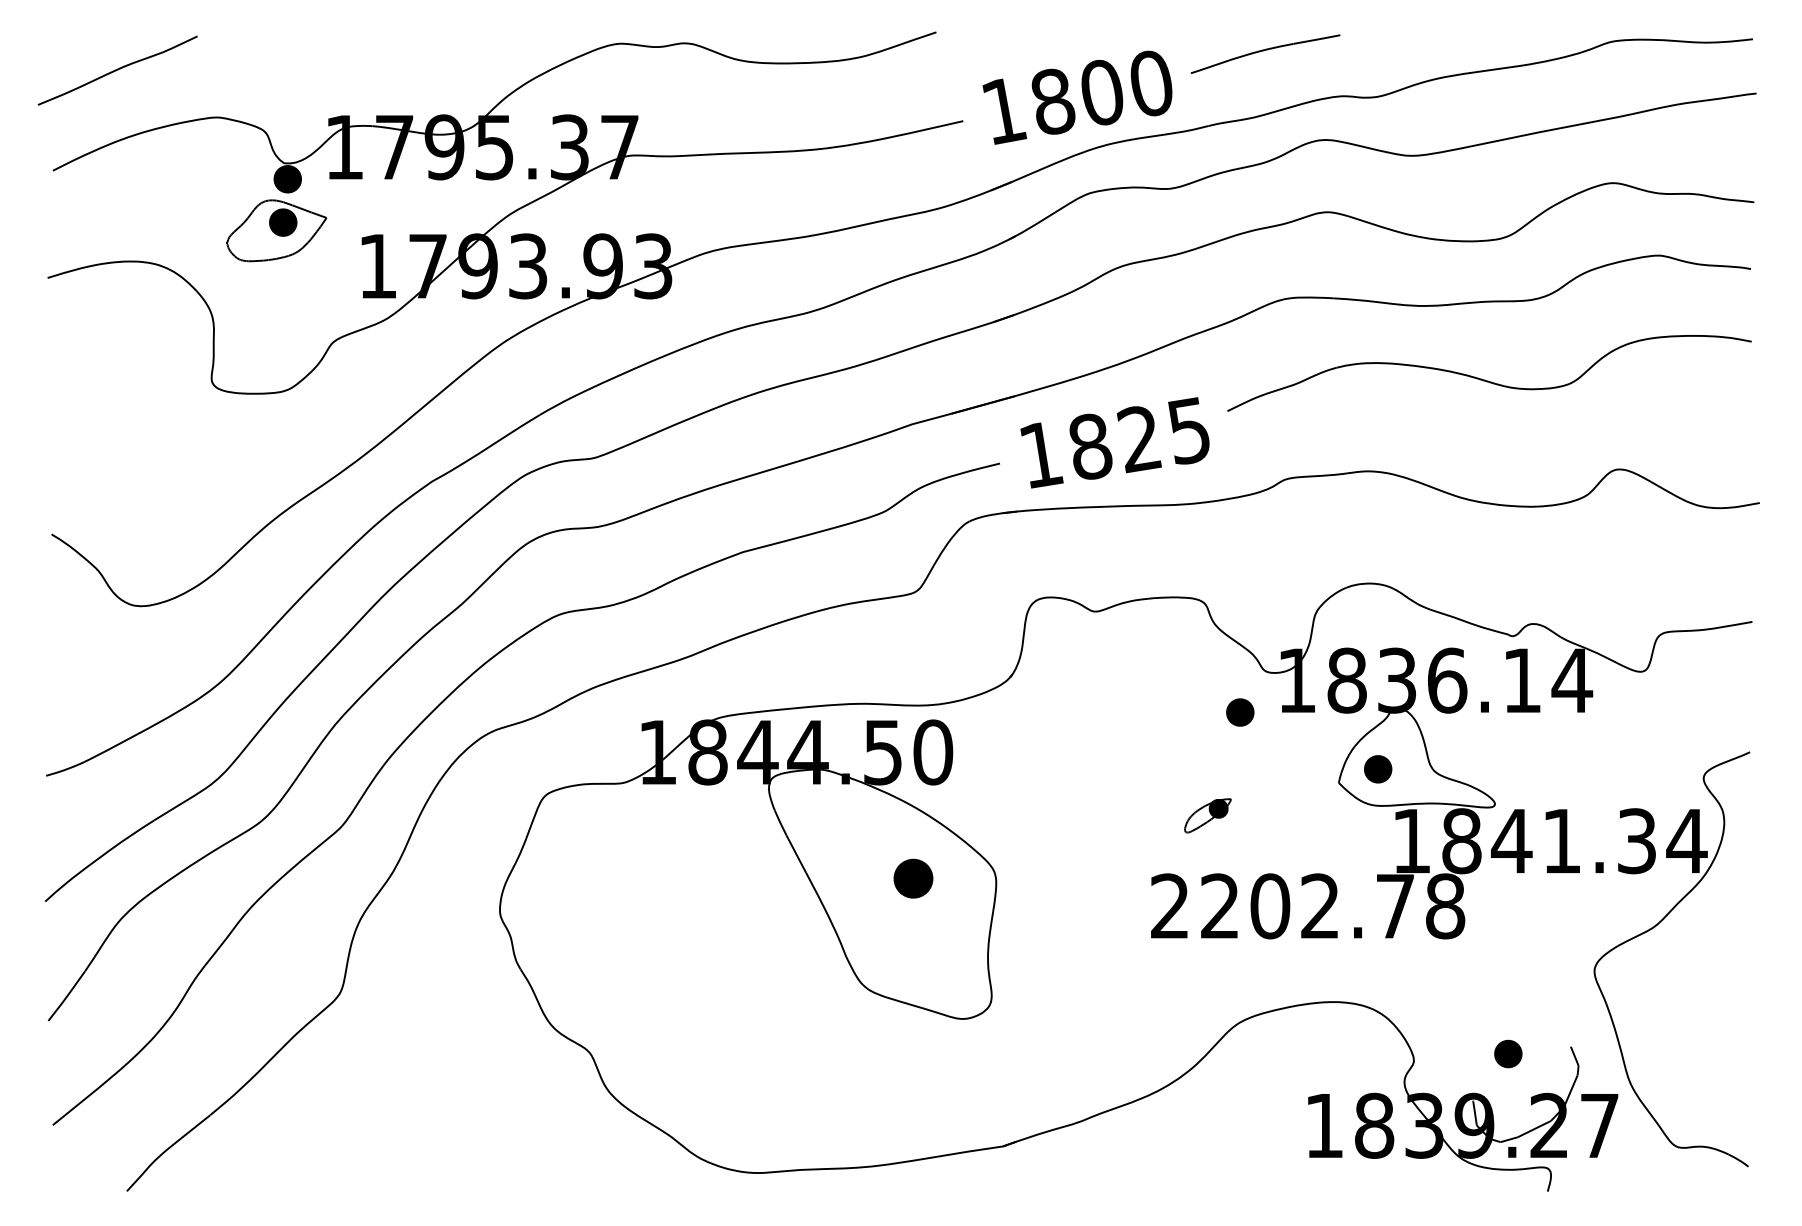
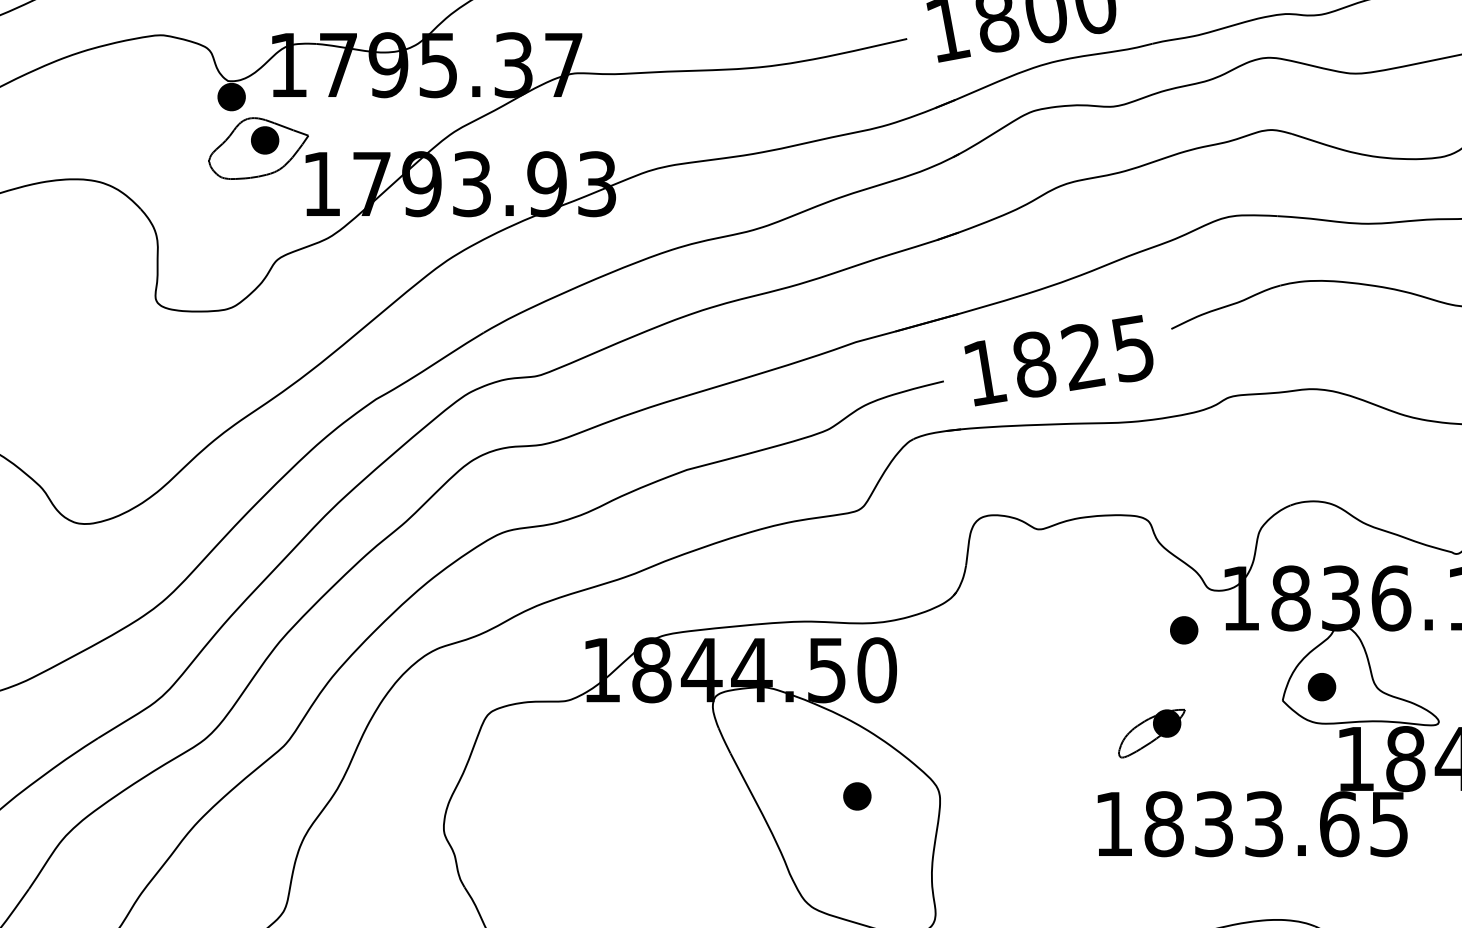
part: (276, 230) -> (258, 148), moved
part: (1207, 815) -> (1151, 733), size x1.43
part: (913, 878) -> (857, 796), size x0.71
text: (1308, 906) -> (1252, 824), 2202.78 -> 1833.65

